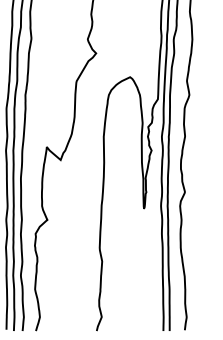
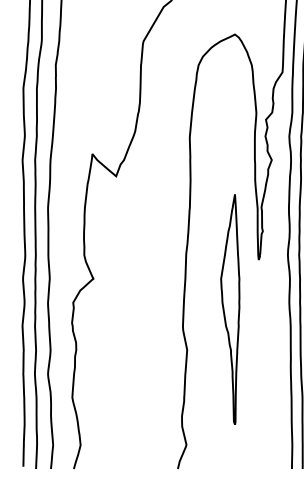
part: (127, 237) -> (230, 308), added

